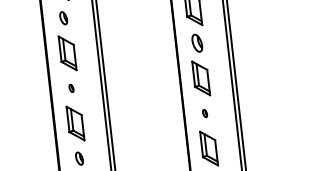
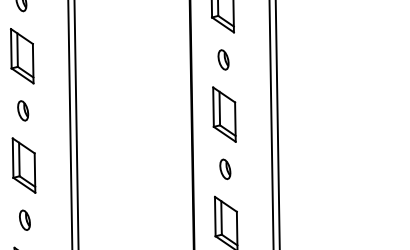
part: (196, 43) -> (222, 60), size x0.71
part: (71, 88) -> (22, 110), size x1.67
part: (204, 113) -> (224, 169), size x1.67

